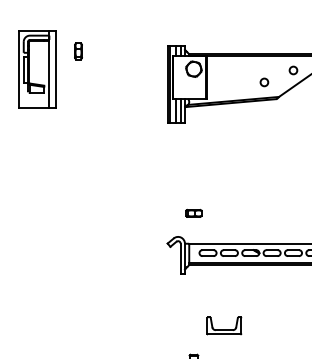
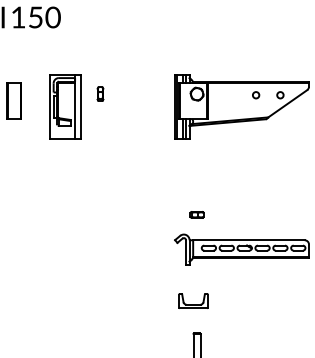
part: (78, 50) -> (100, 93), moved
part: (37, 69) -> (65, 106), moved
circle: (264, 82) -> (256, 95), moved
part: (224, 325) -> (193, 300), moved

